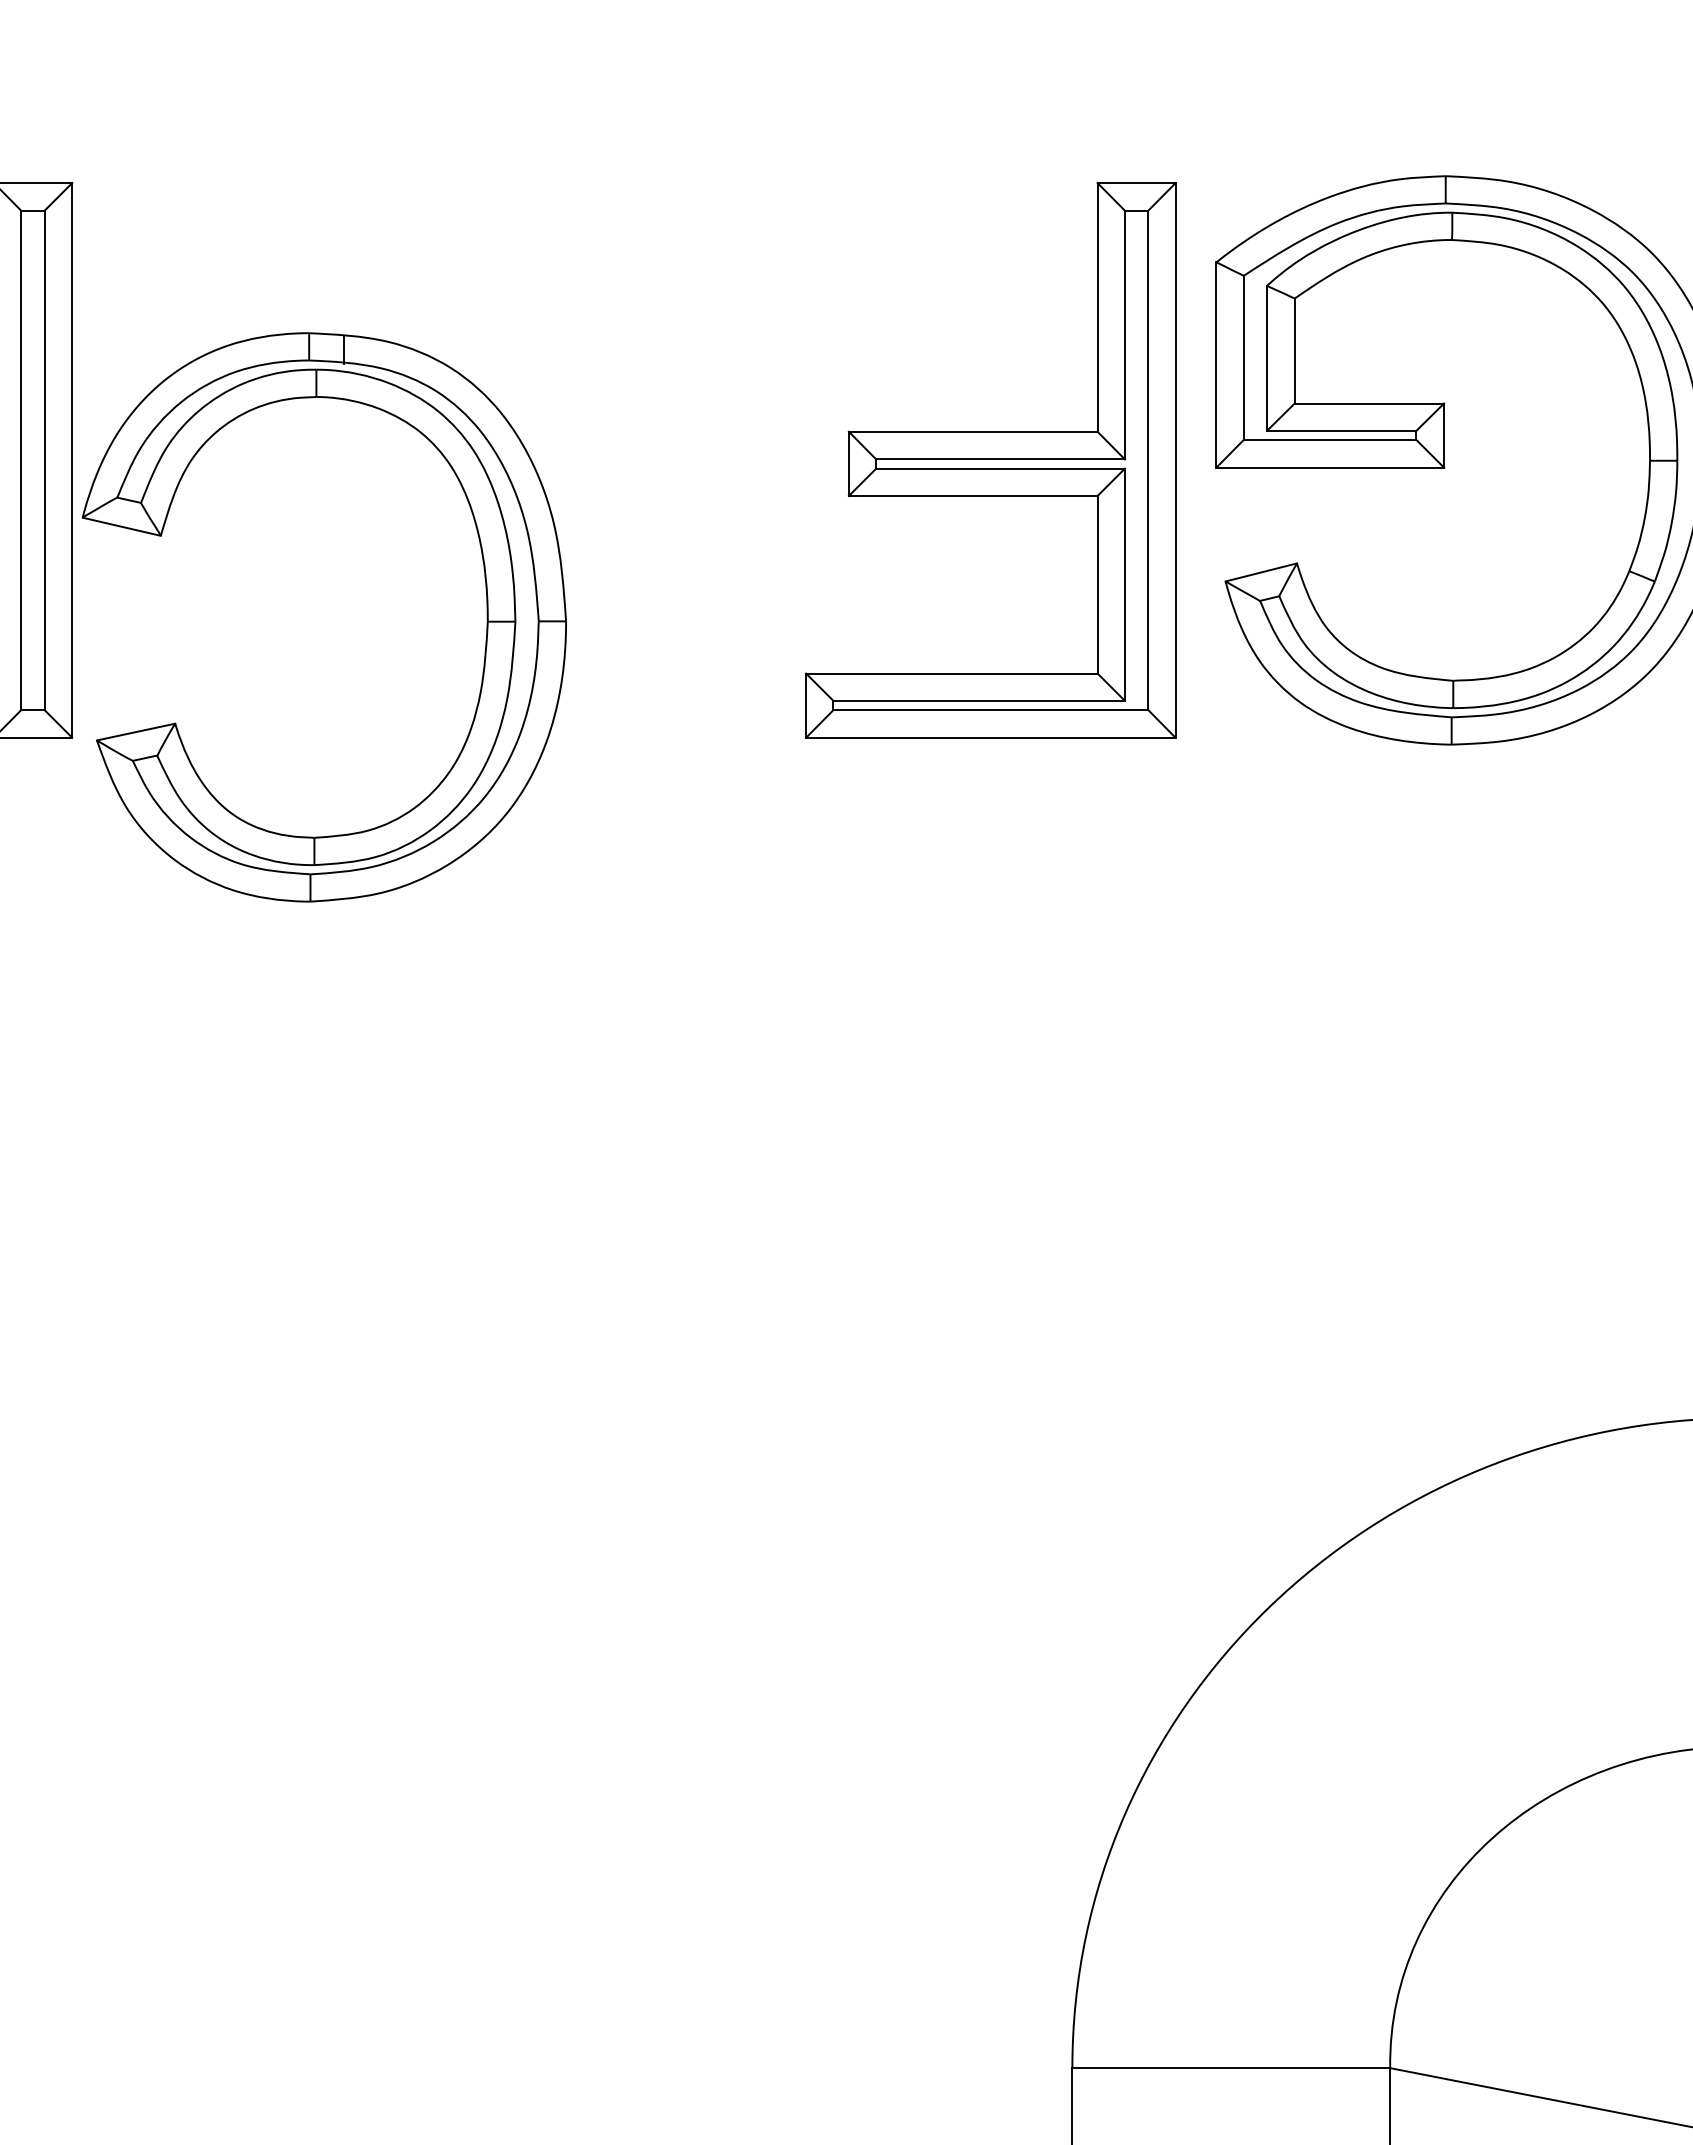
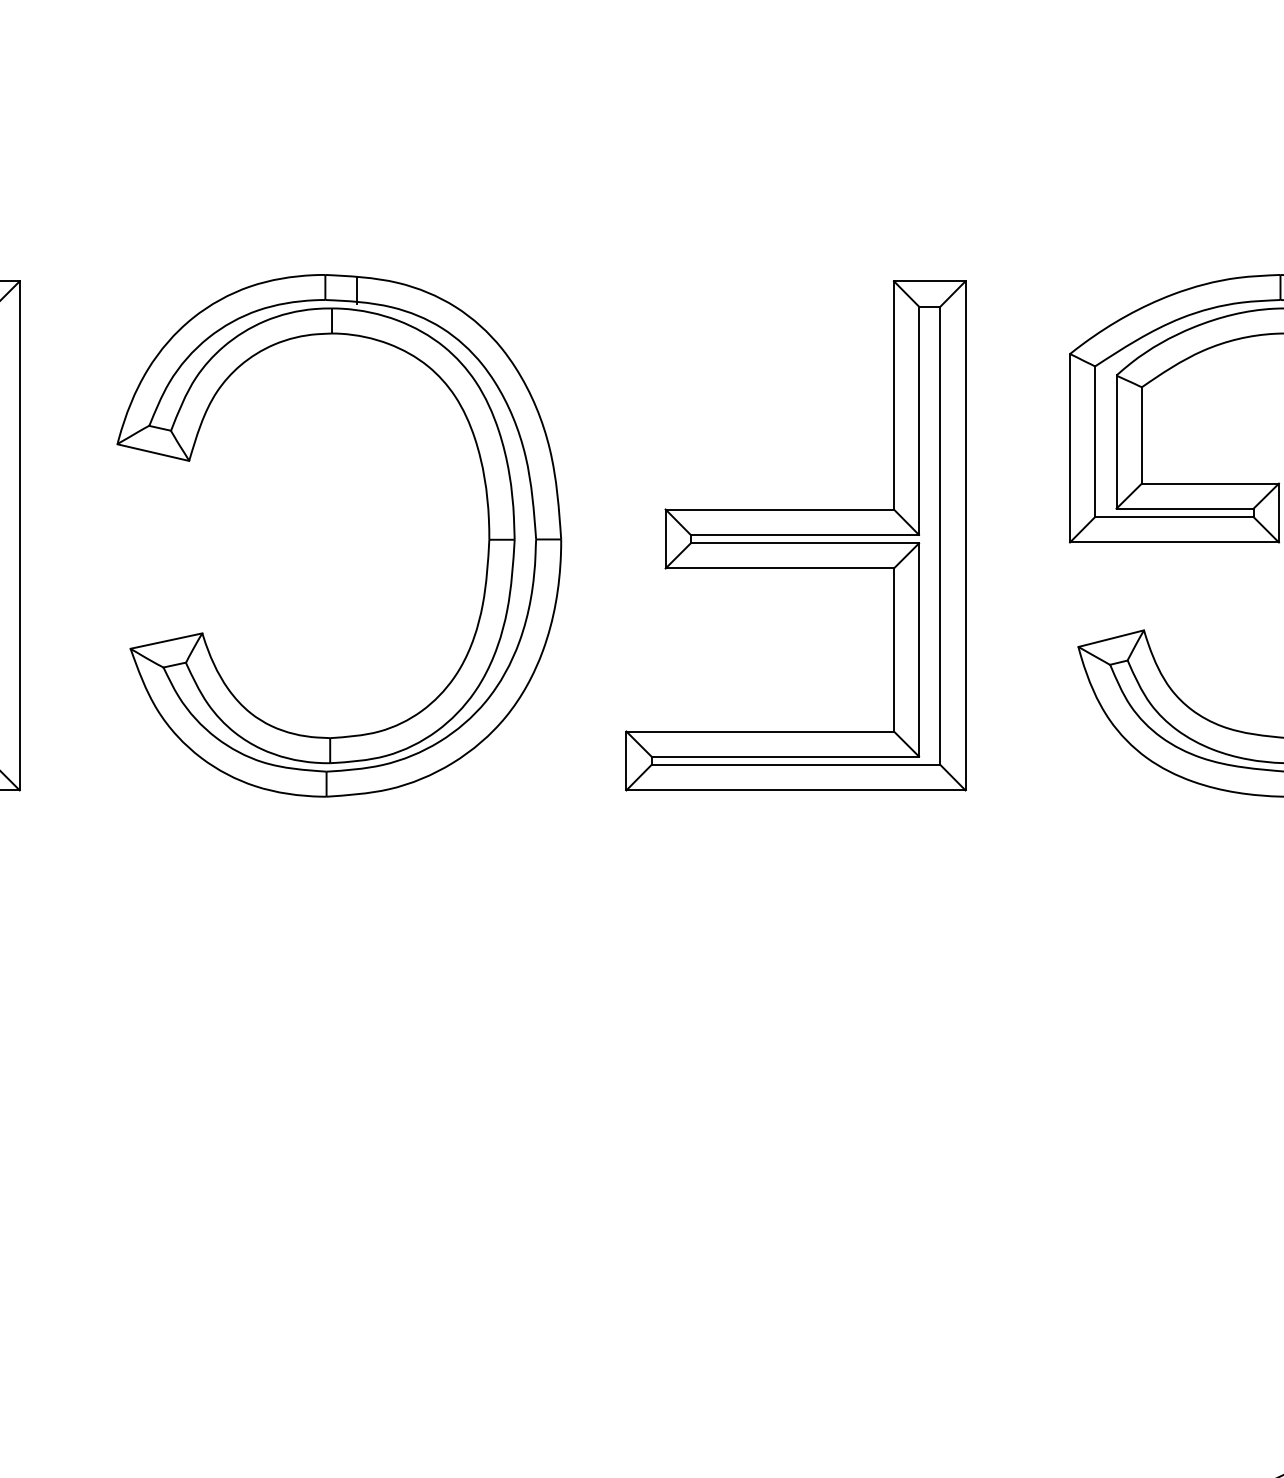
part: (990, 460) -> (795, 535), moved
part: (486, 617) -> (488, 535), moved

